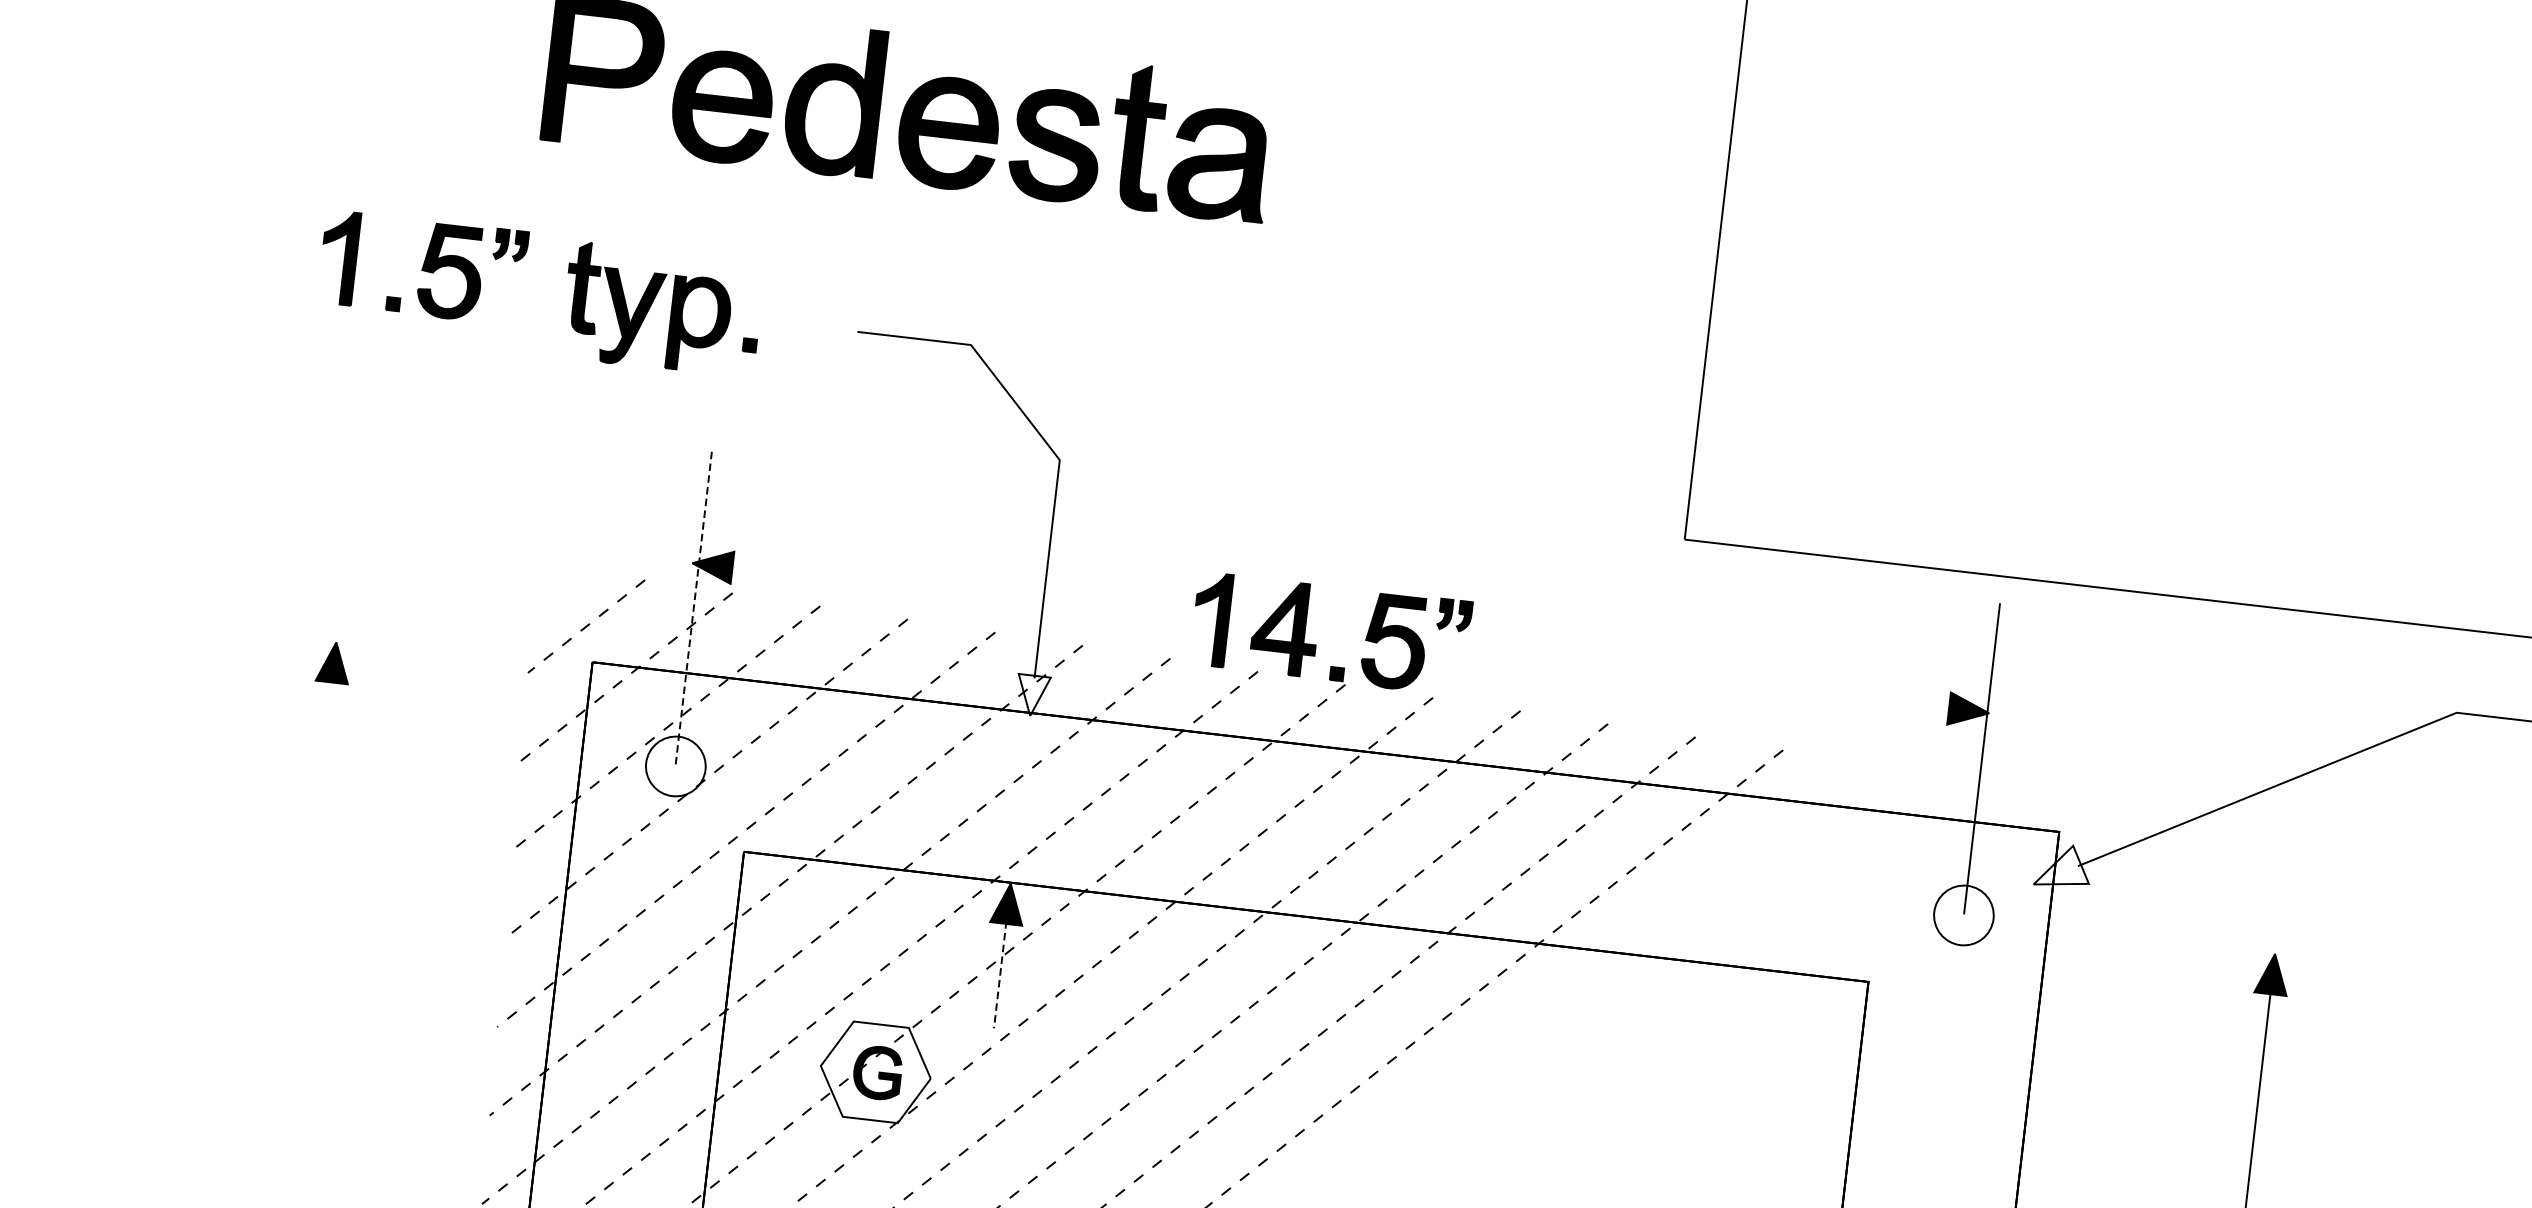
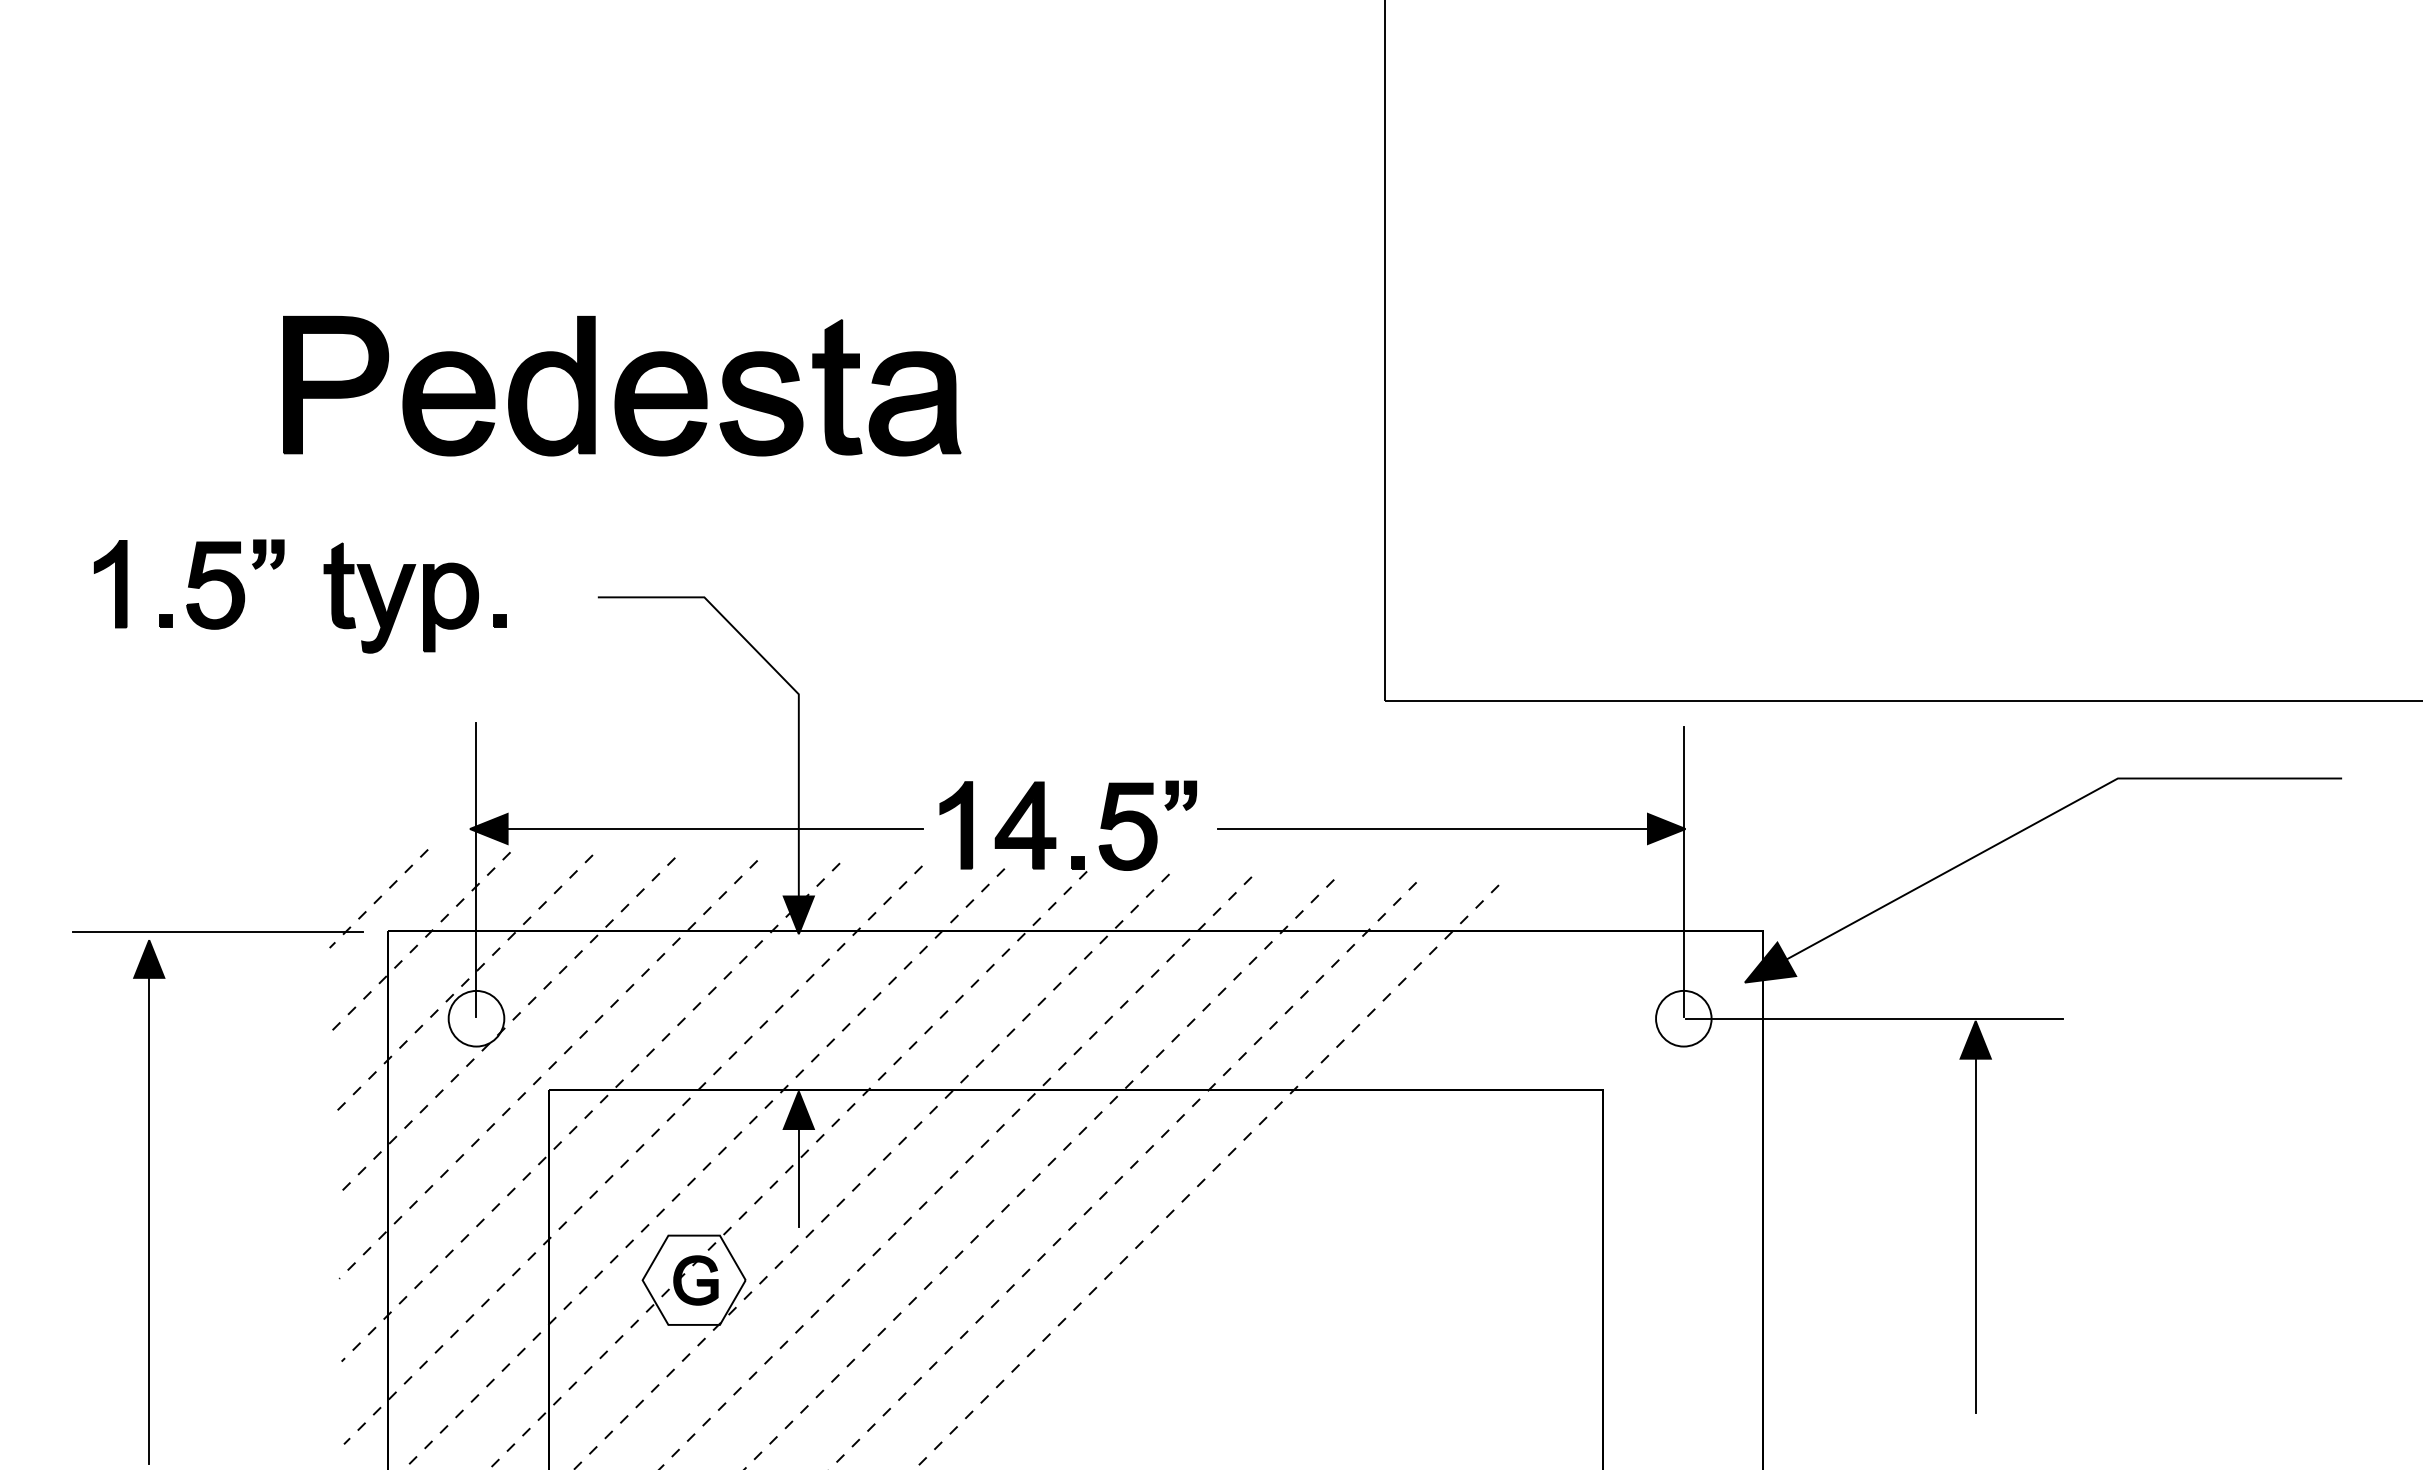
line: (952, 593) -> (713, 829), added
line: (694, 607) -> (476, 869), dashed -> solid
line: (410, 641) -> (217, 931), added
line: (1721, 682) -> (1434, 829), added
fill: (1032, 696) -> (798, 915), added
fill: (2063, 866) -> (1770, 962), added
line: (2167, 939) -> (1874, 1019), added
line: (302, 940) -> (149, 1219), added
line: (999, 975) -> (798, 1177), dashed -> solid

